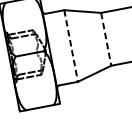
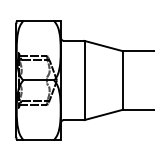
line: (106, 39) -> (123, 80), dashed -> solid
line: (71, 46) -> (84, 80), dashed -> solid

